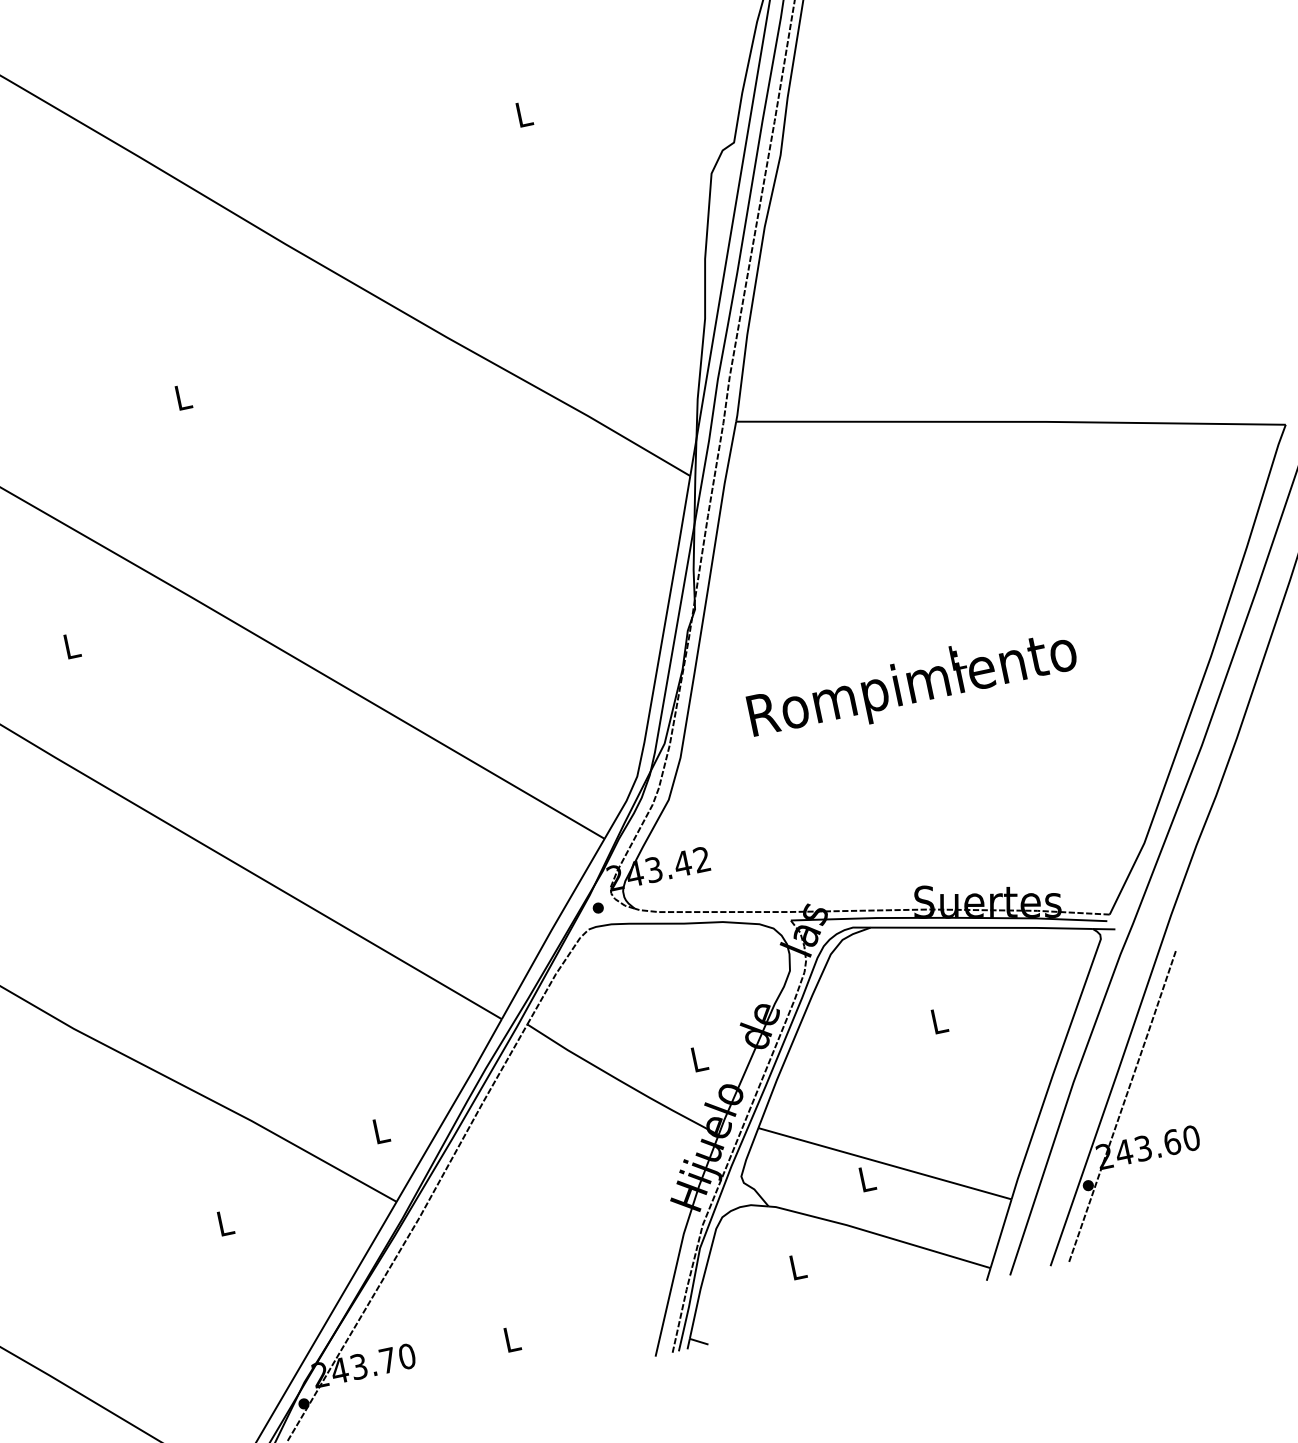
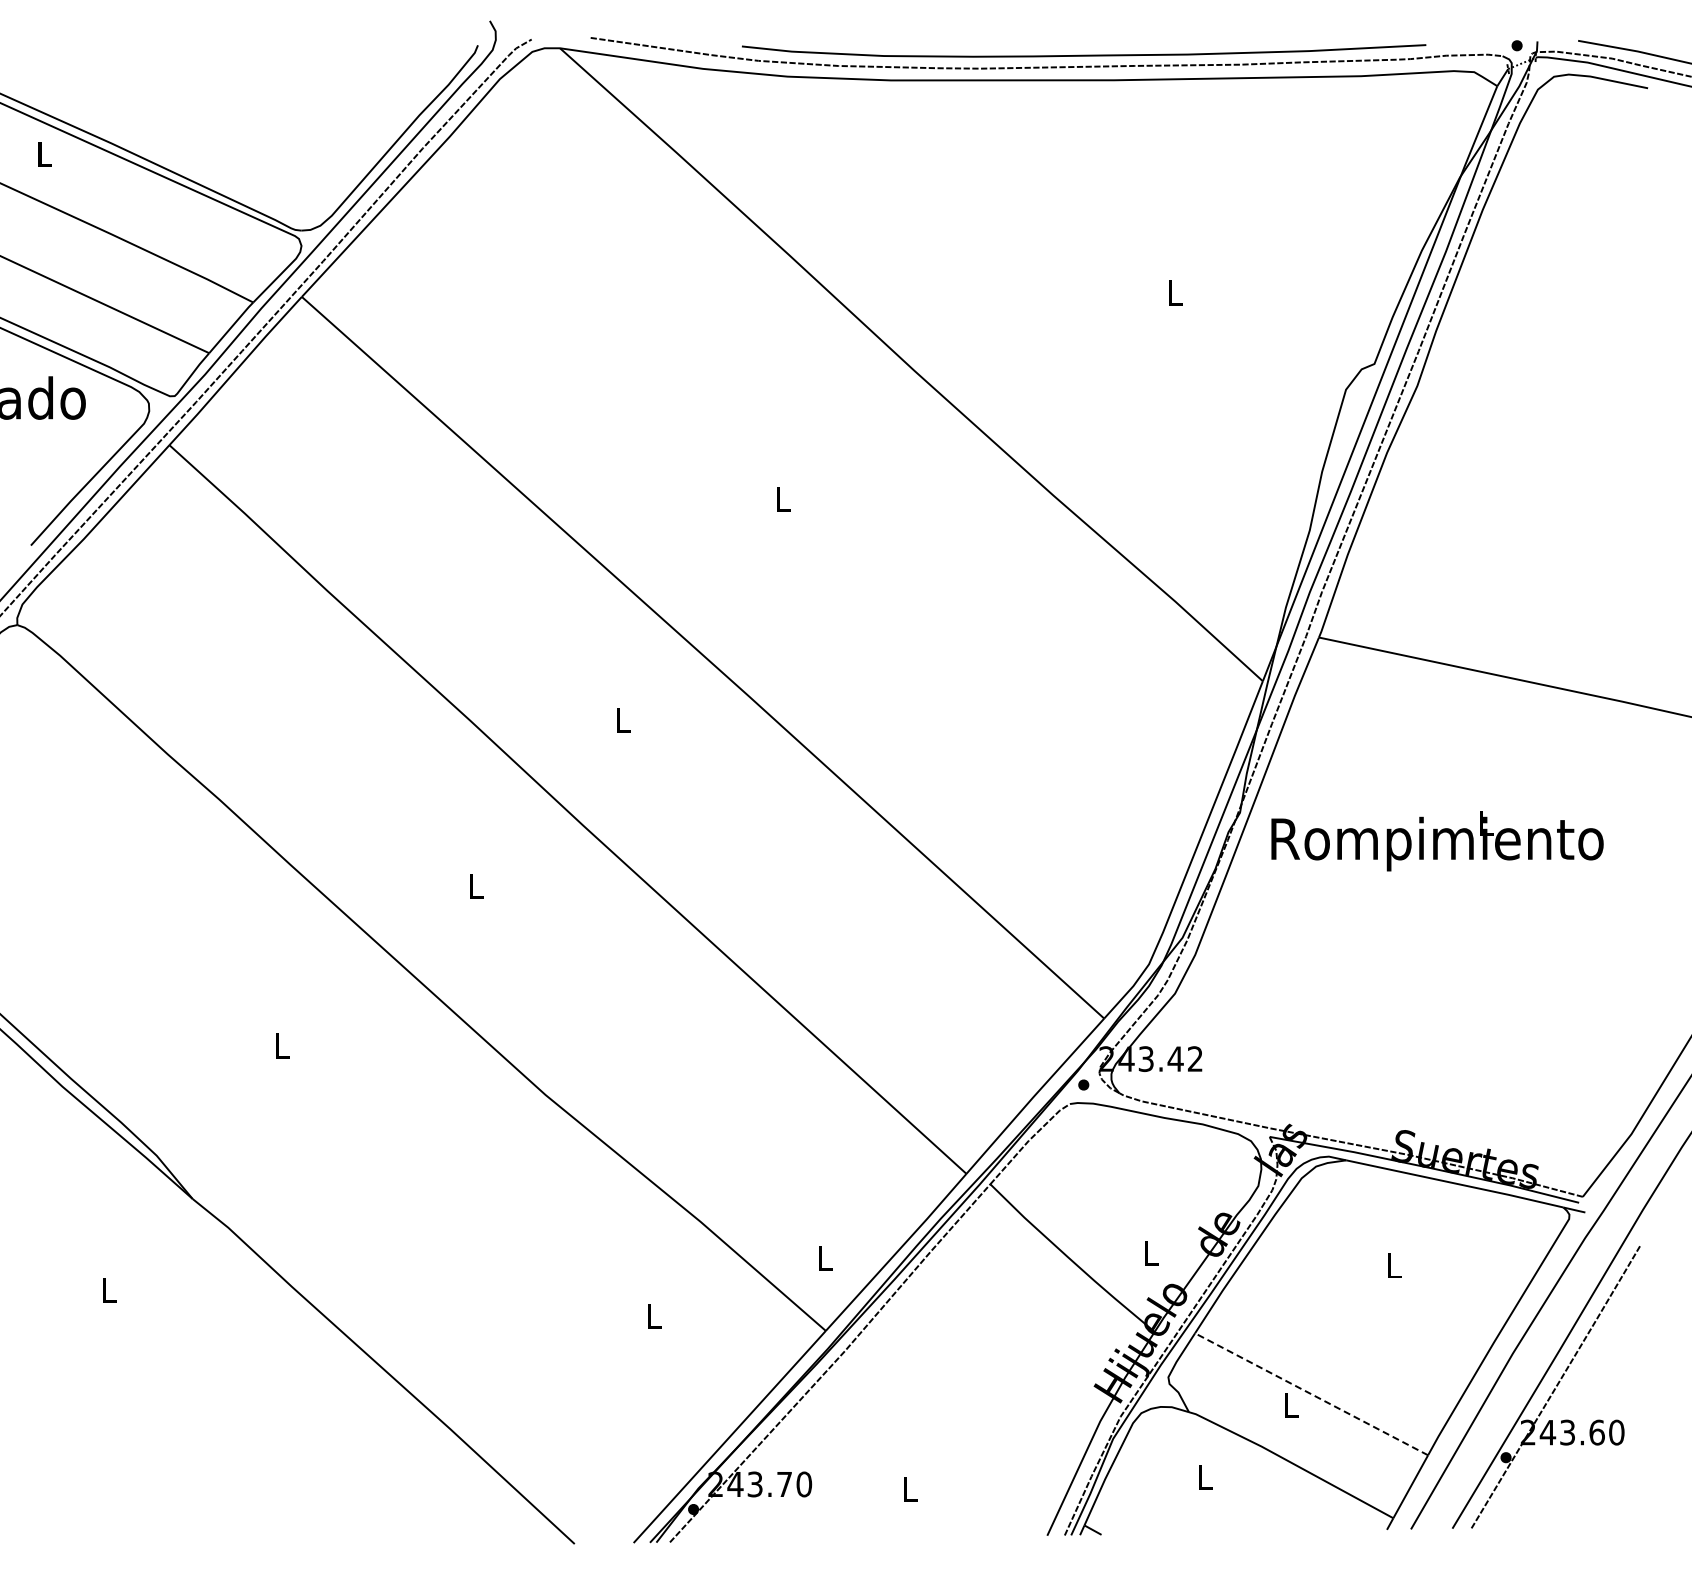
text: (912, 684) -> (1437, 841), moved
line: (884, 1163) -> (1311, 1394), solid -> dashed

